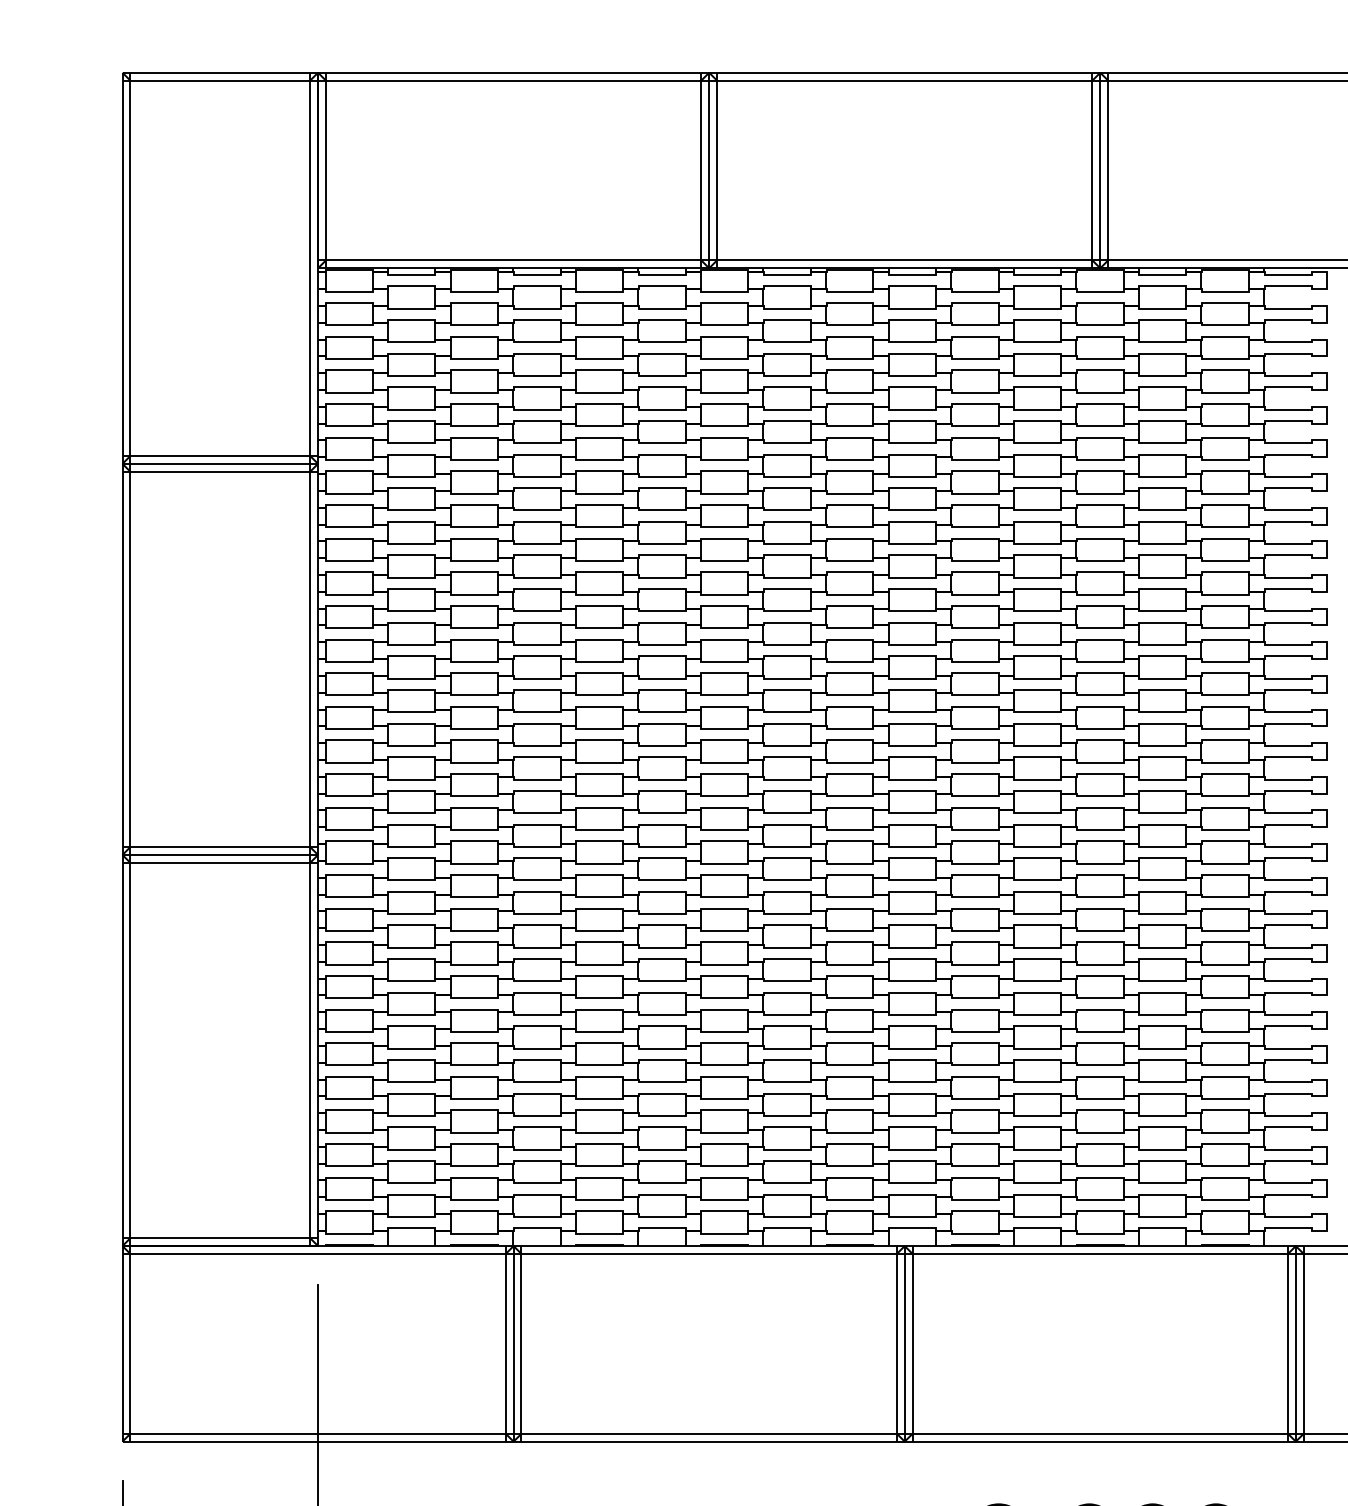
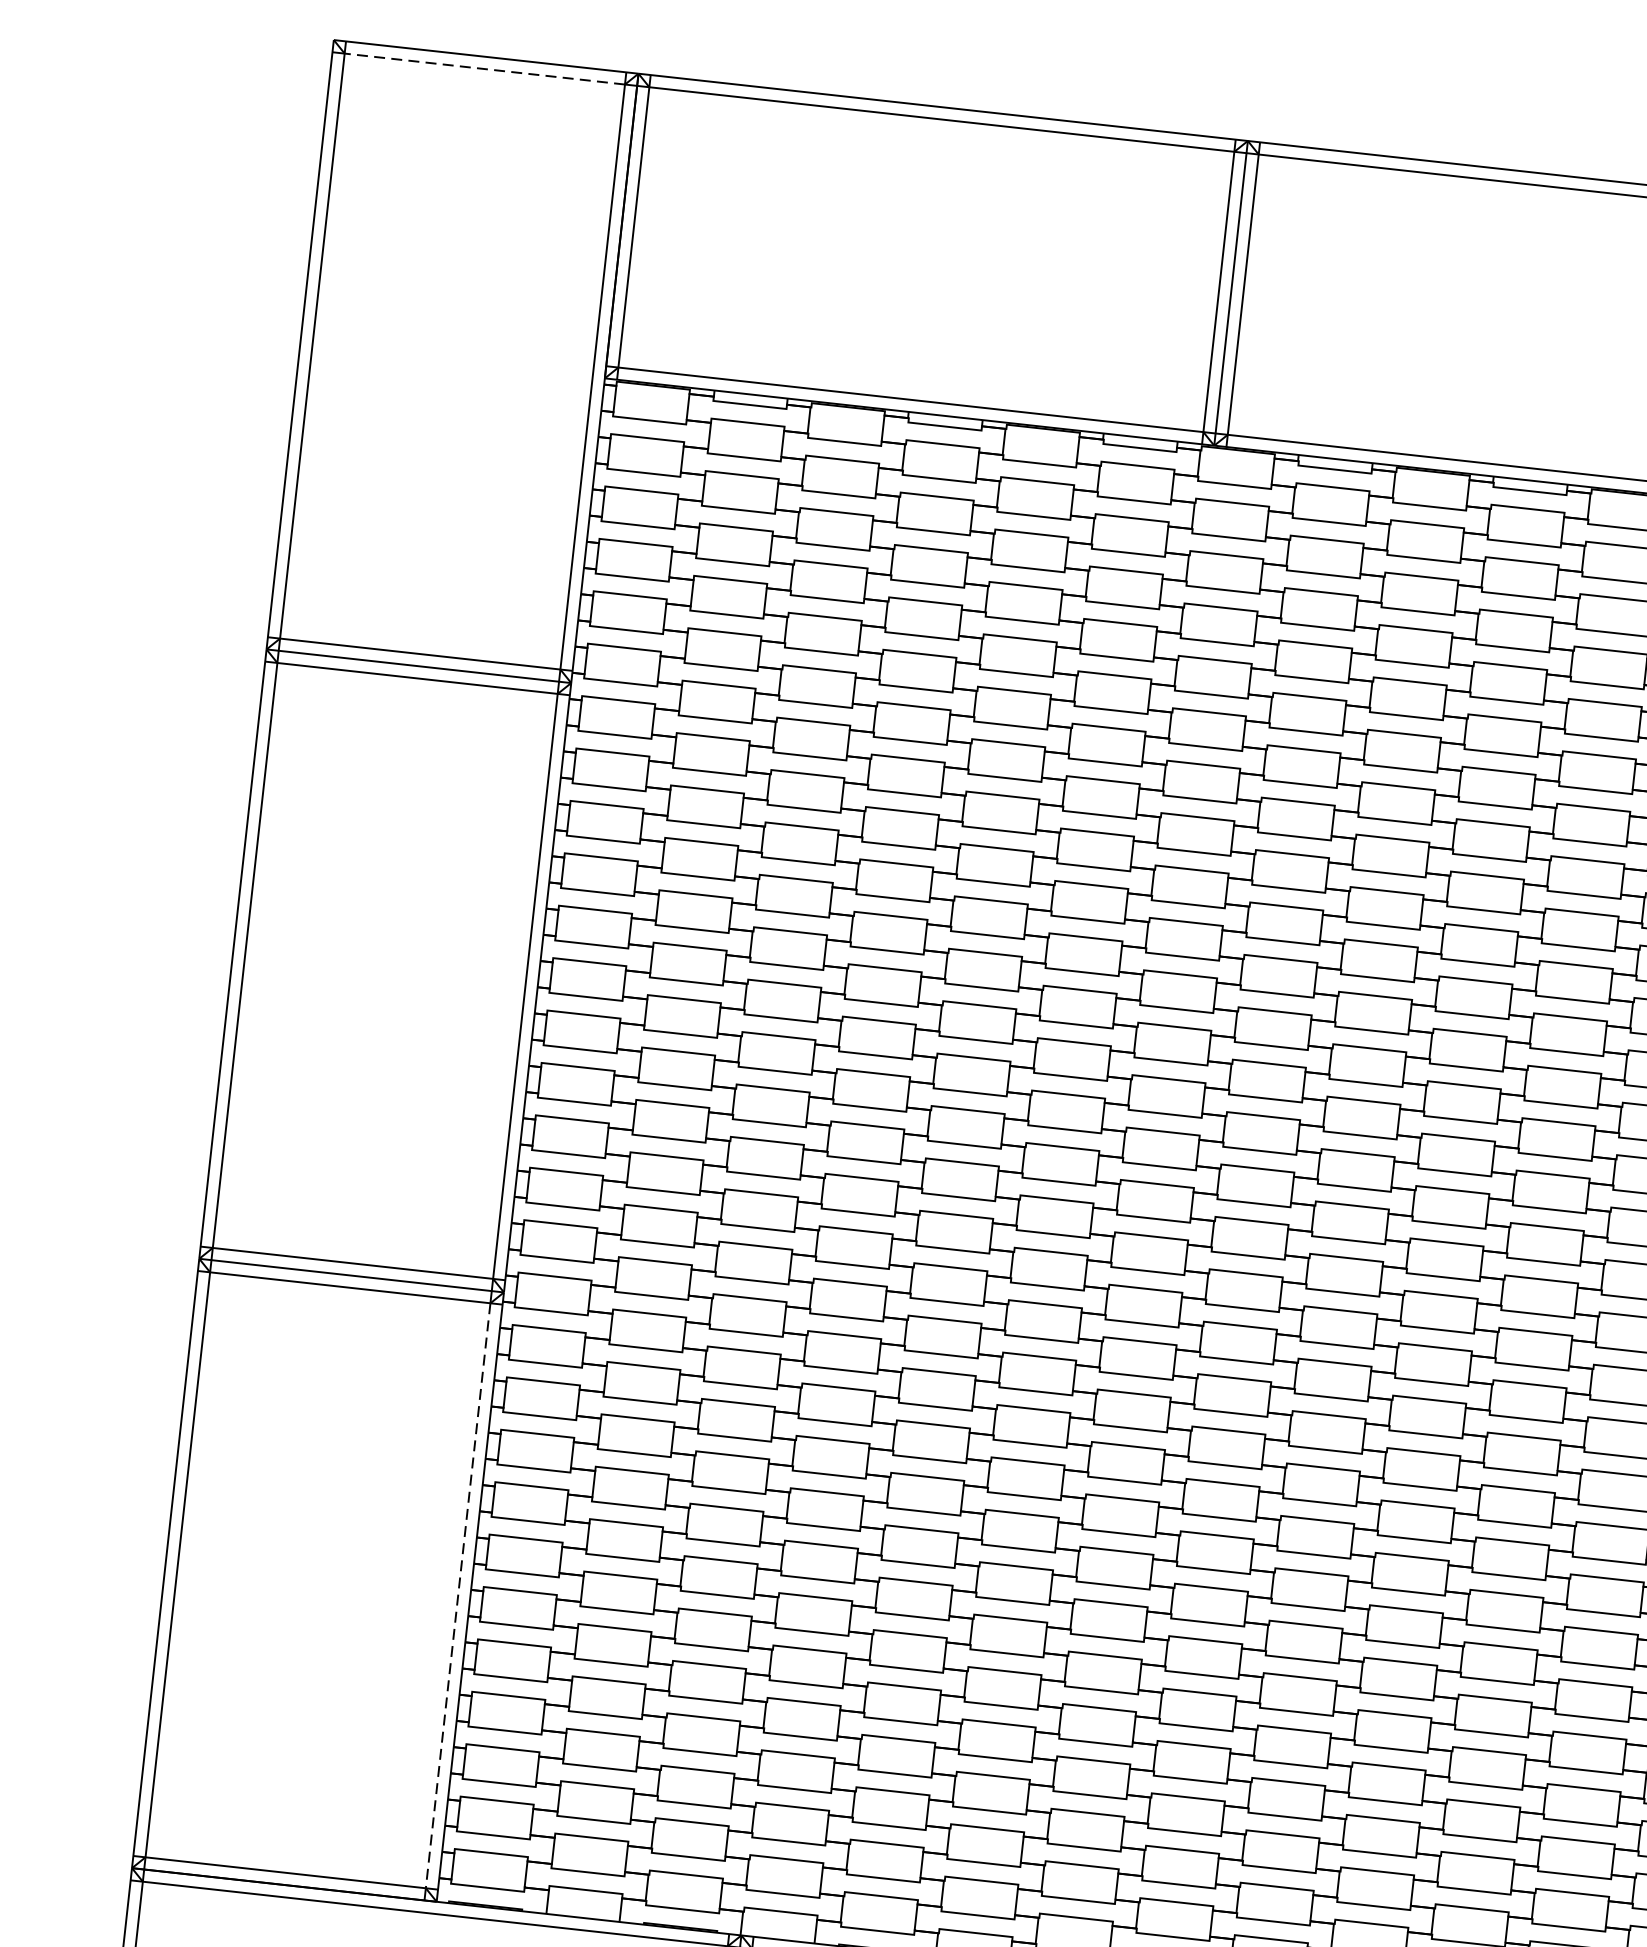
line: (220, 80) -> (485, 69), solid -> dashed
line: (310, 1050) -> (458, 1595), solid -> dashed

